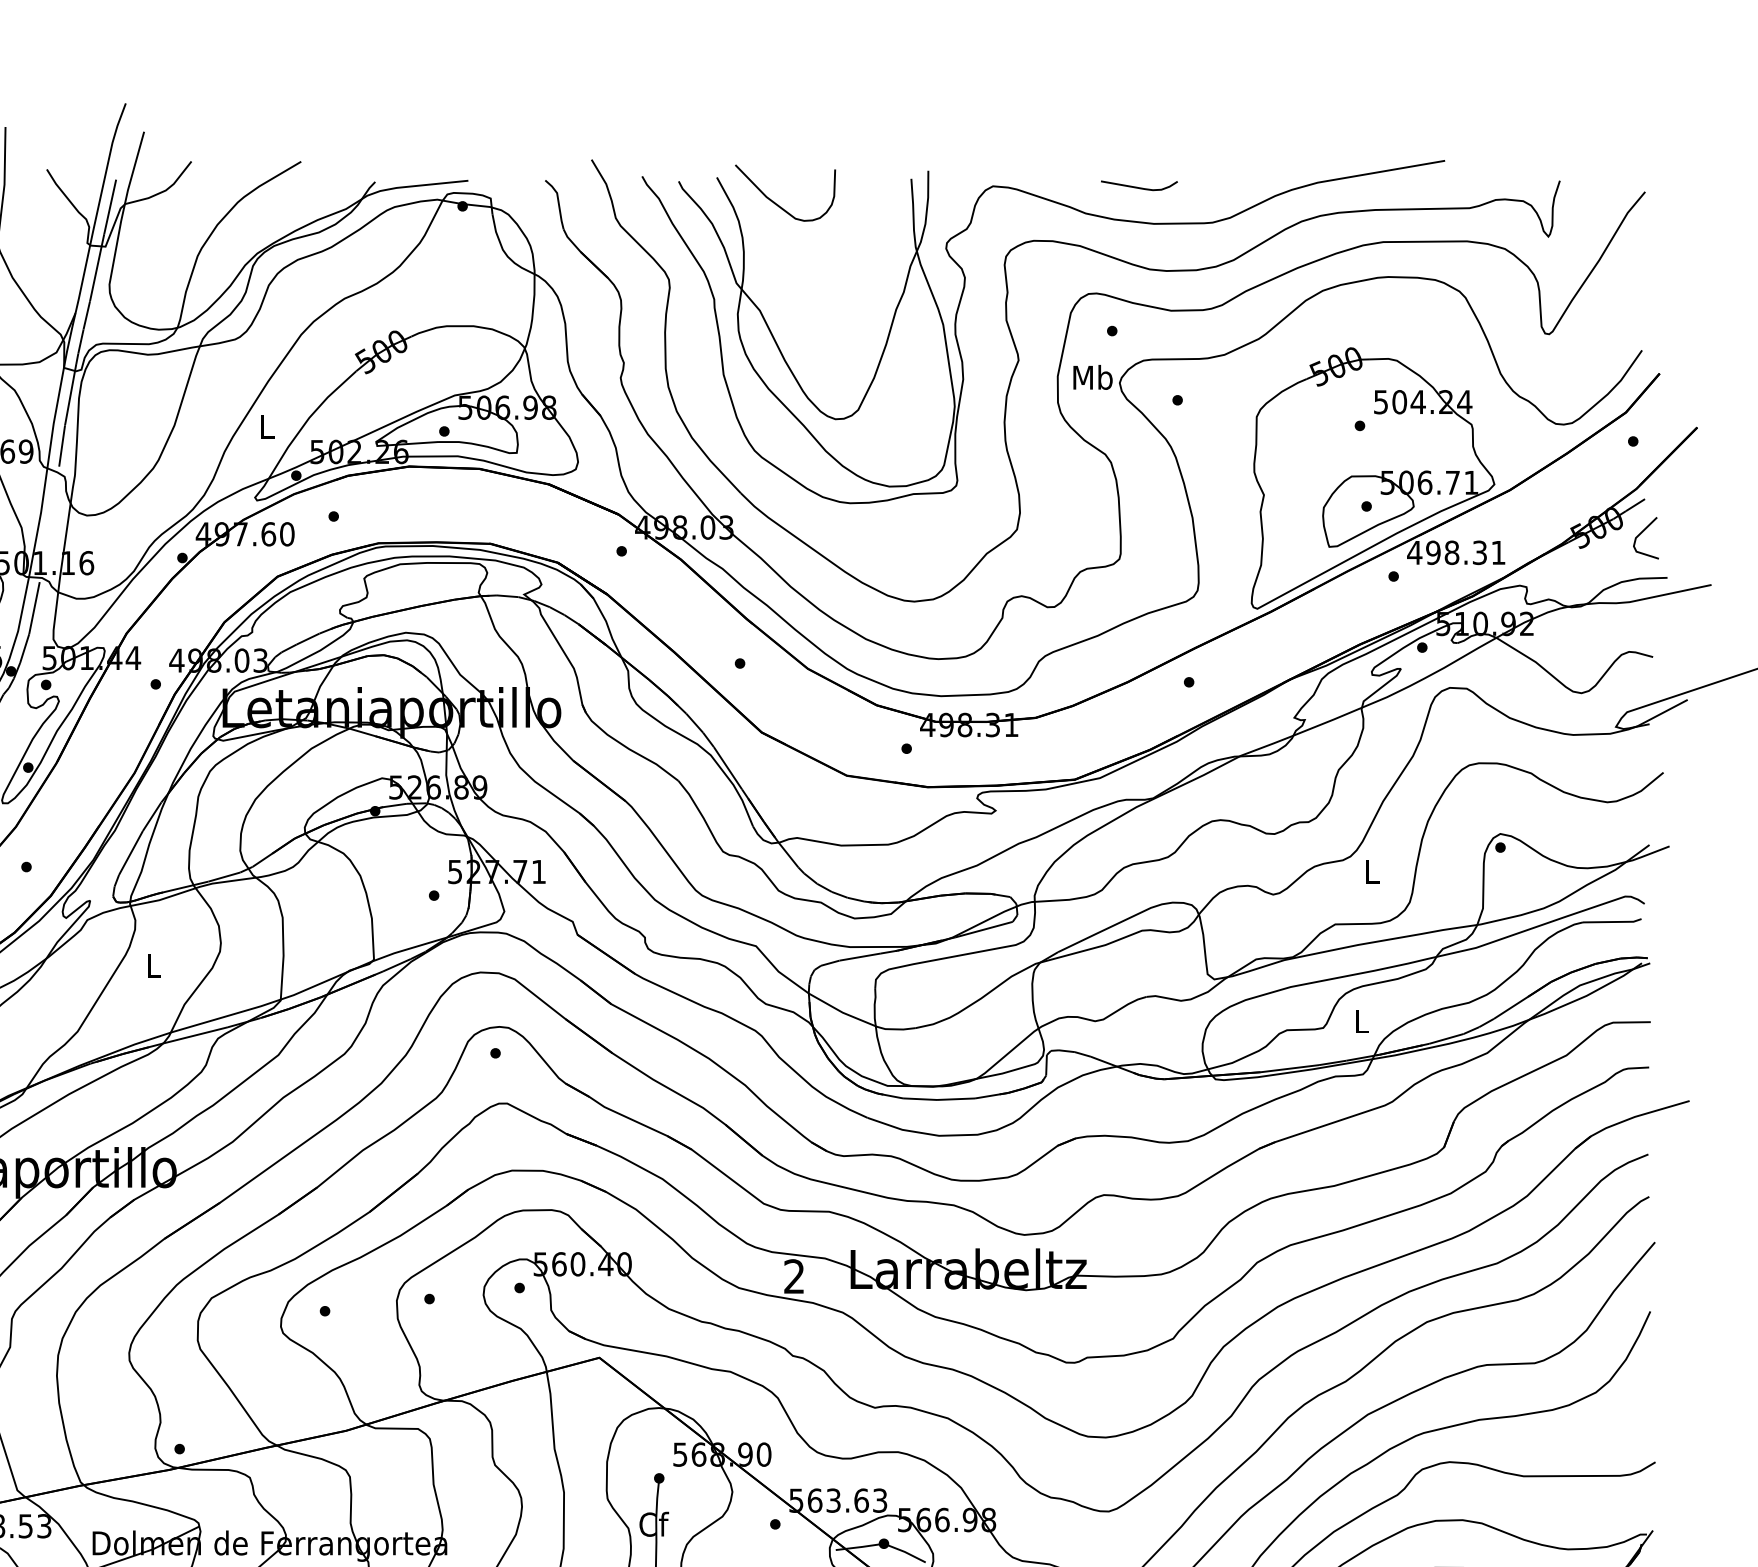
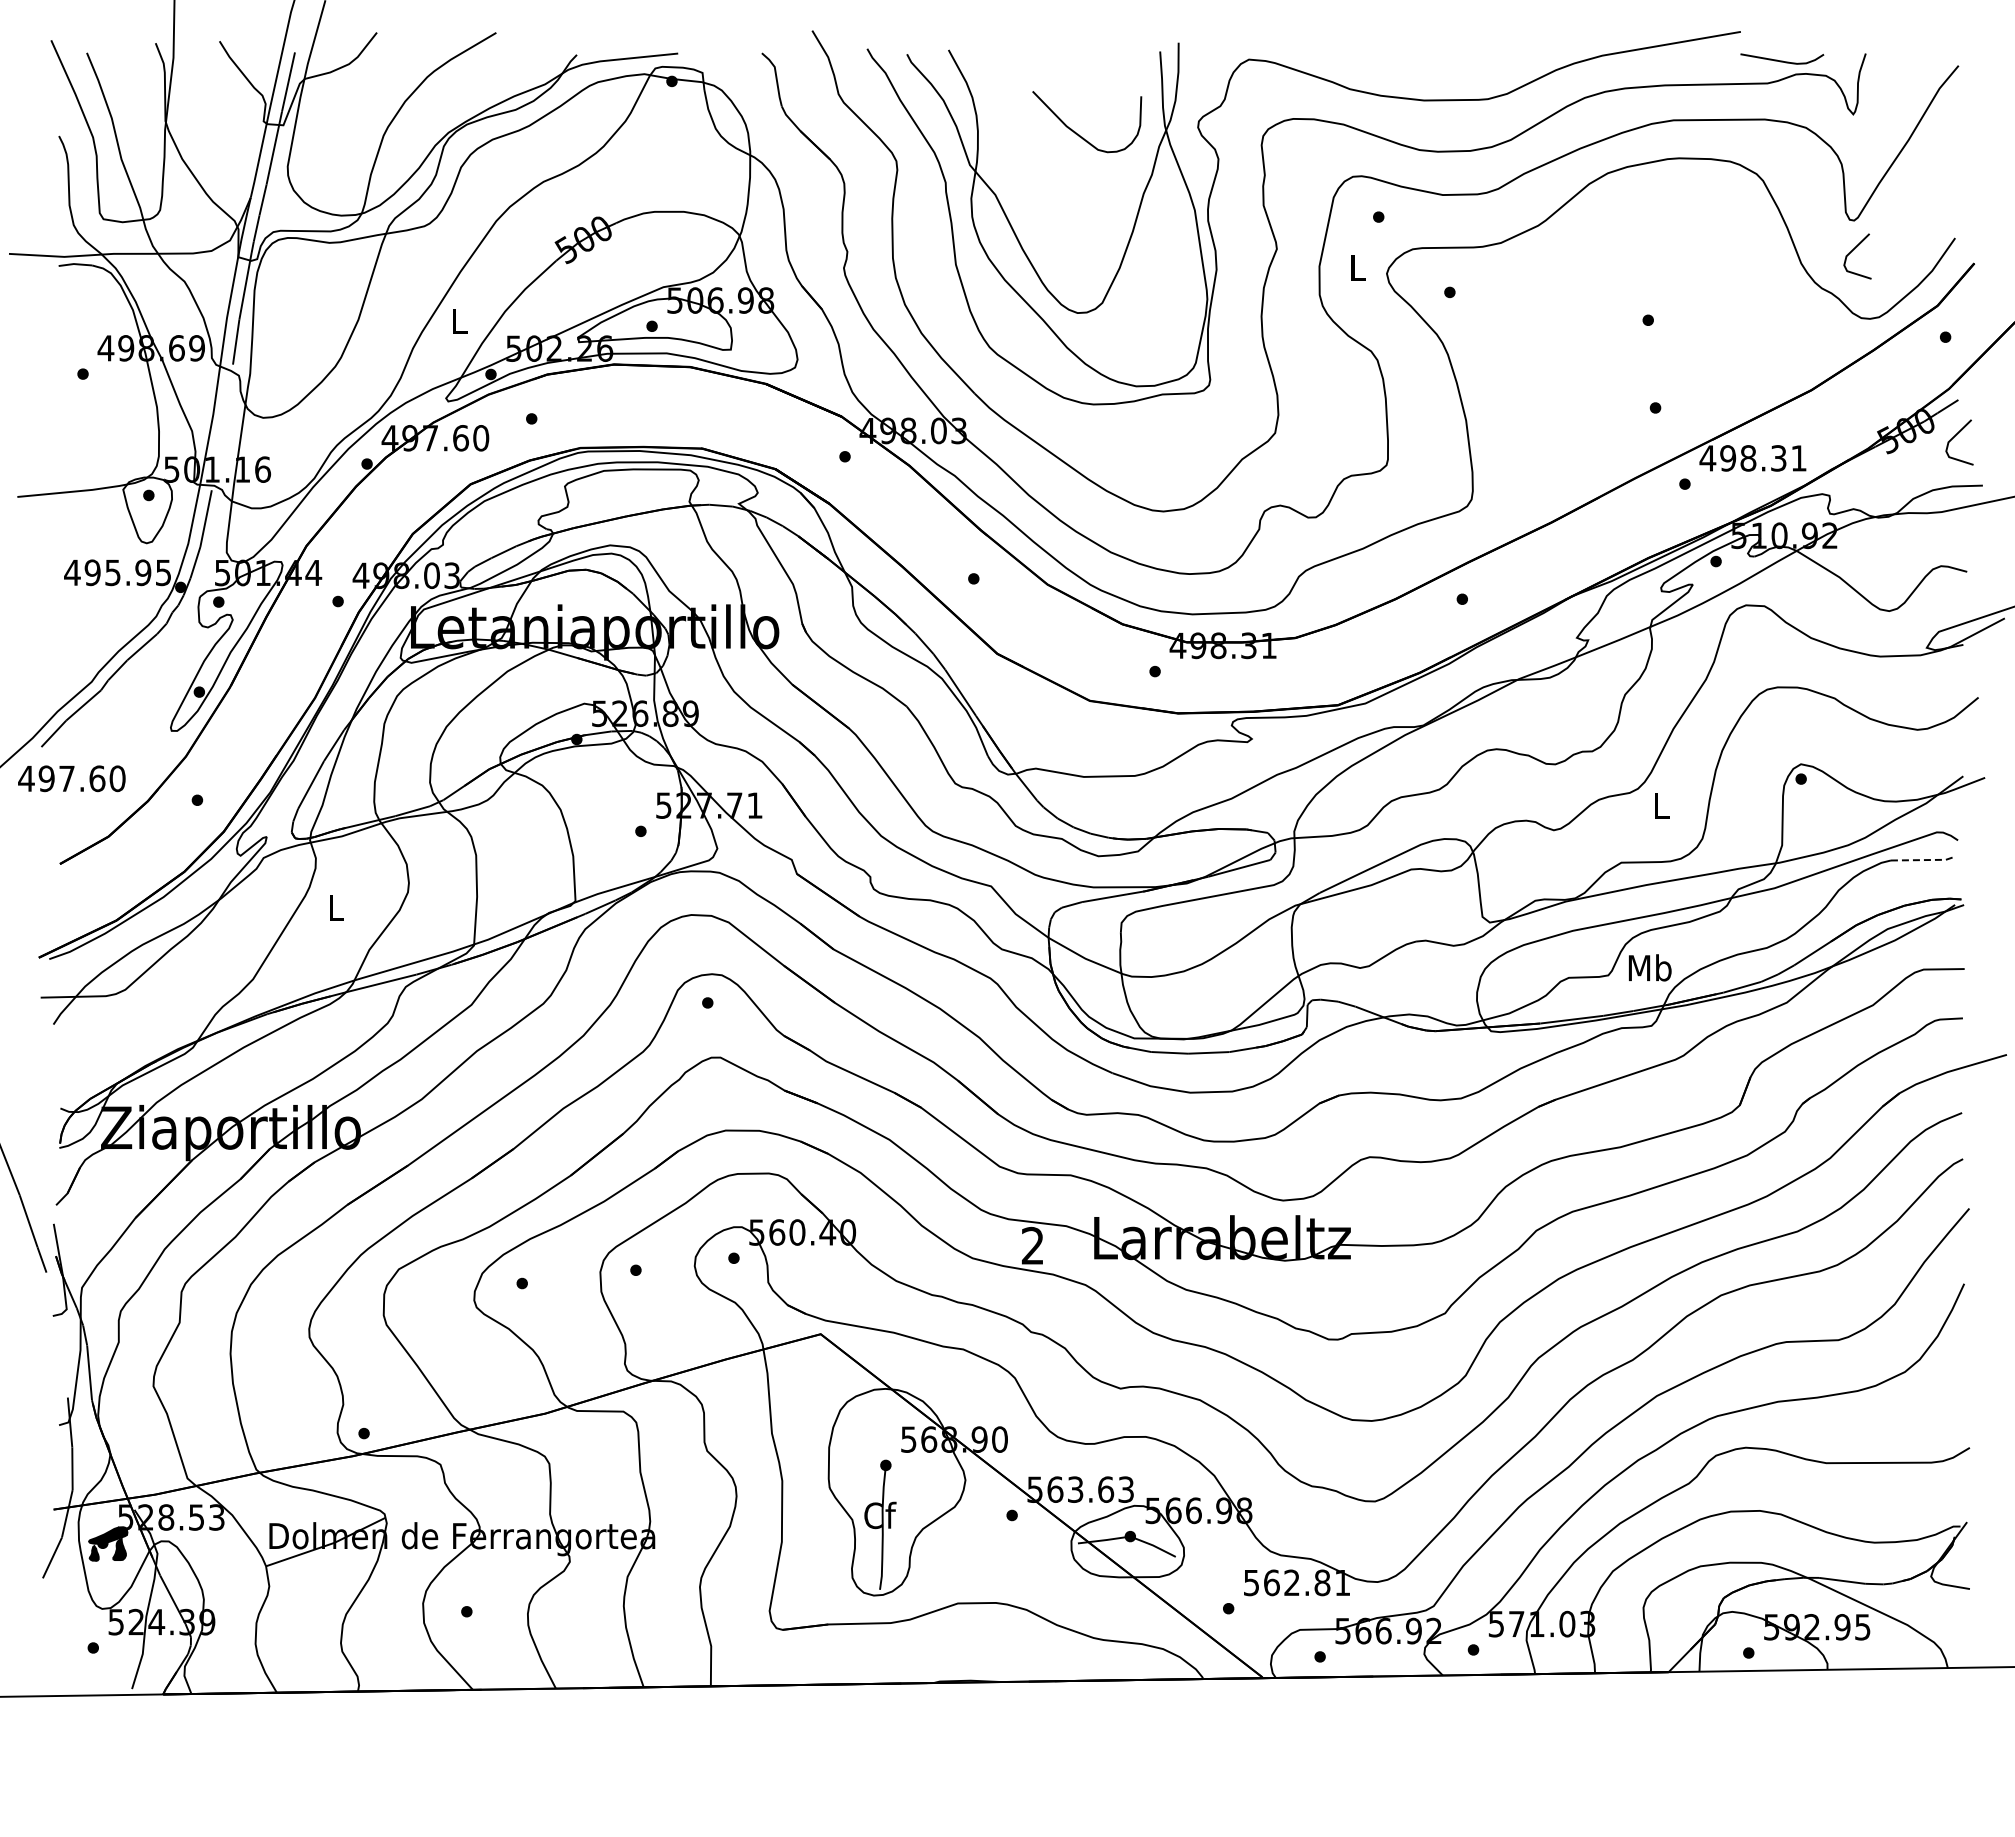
curve: (1139, 187) -> (1782, 60), moved
curve: (778, 204) -> (1079, 134), moved
line: (1547, 362) -> (1852, 251), added
text: (1092, 377) -> (1357, 267), Mb -> L
part: (1373, 478) -> (1662, 377), removed
line: (1613, 922) -> (1924, 860), solid -> dashed
text: (1361, 1020) -> (1649, 967), L -> Mb

